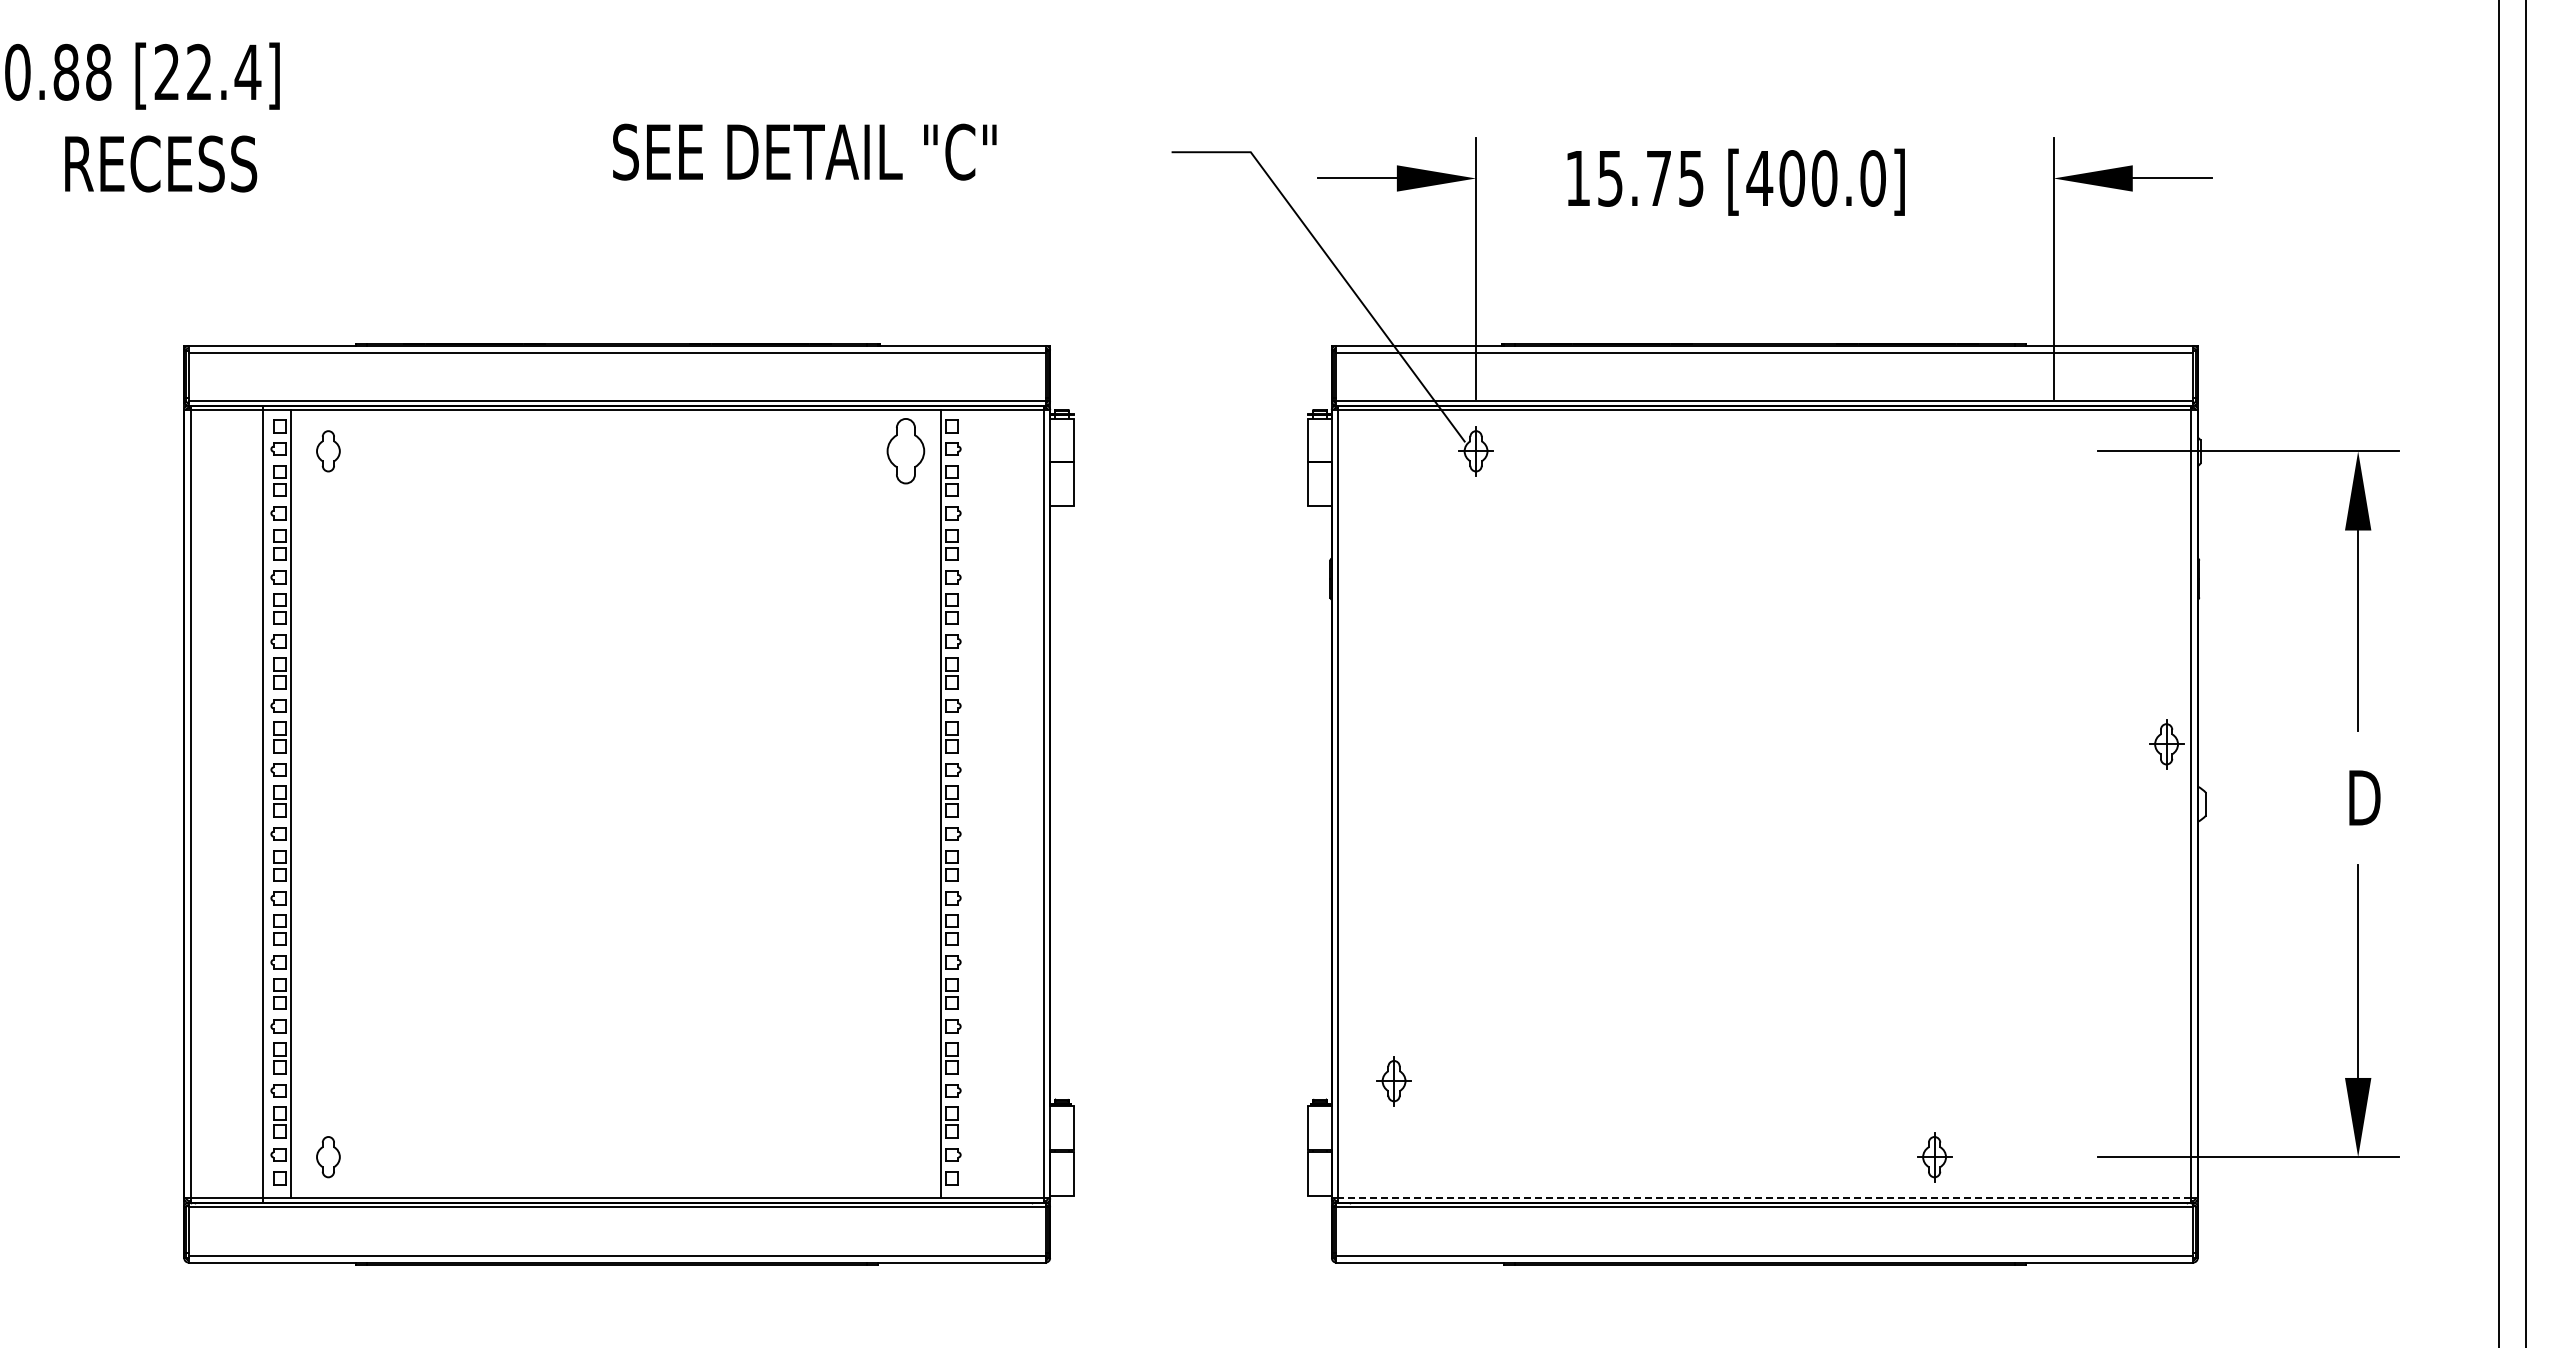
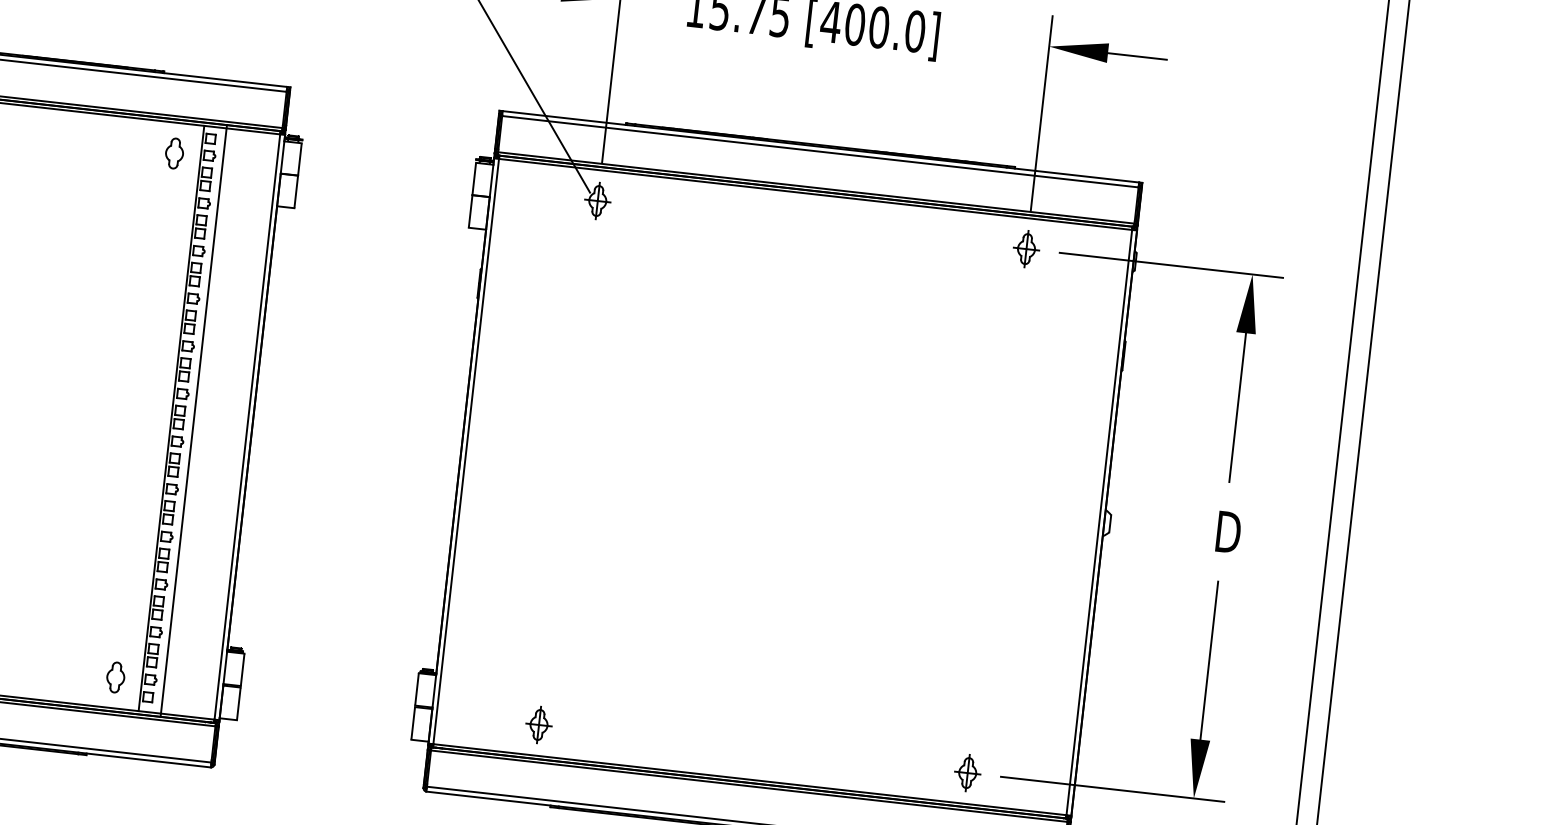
part: (905, 451) -> (174, 153), size x0.62
part: (2166, 744) -> (1026, 249), moved
line: (971, 803) -> (193, 420), added
part: (1393, 1081) -> (538, 725), moved
part: (905, 1157) -> (115, 677), added
part: (1934, 1157) -> (967, 773), moved
line: (1764, 1198) -> (749, 779), dashed -> solid

